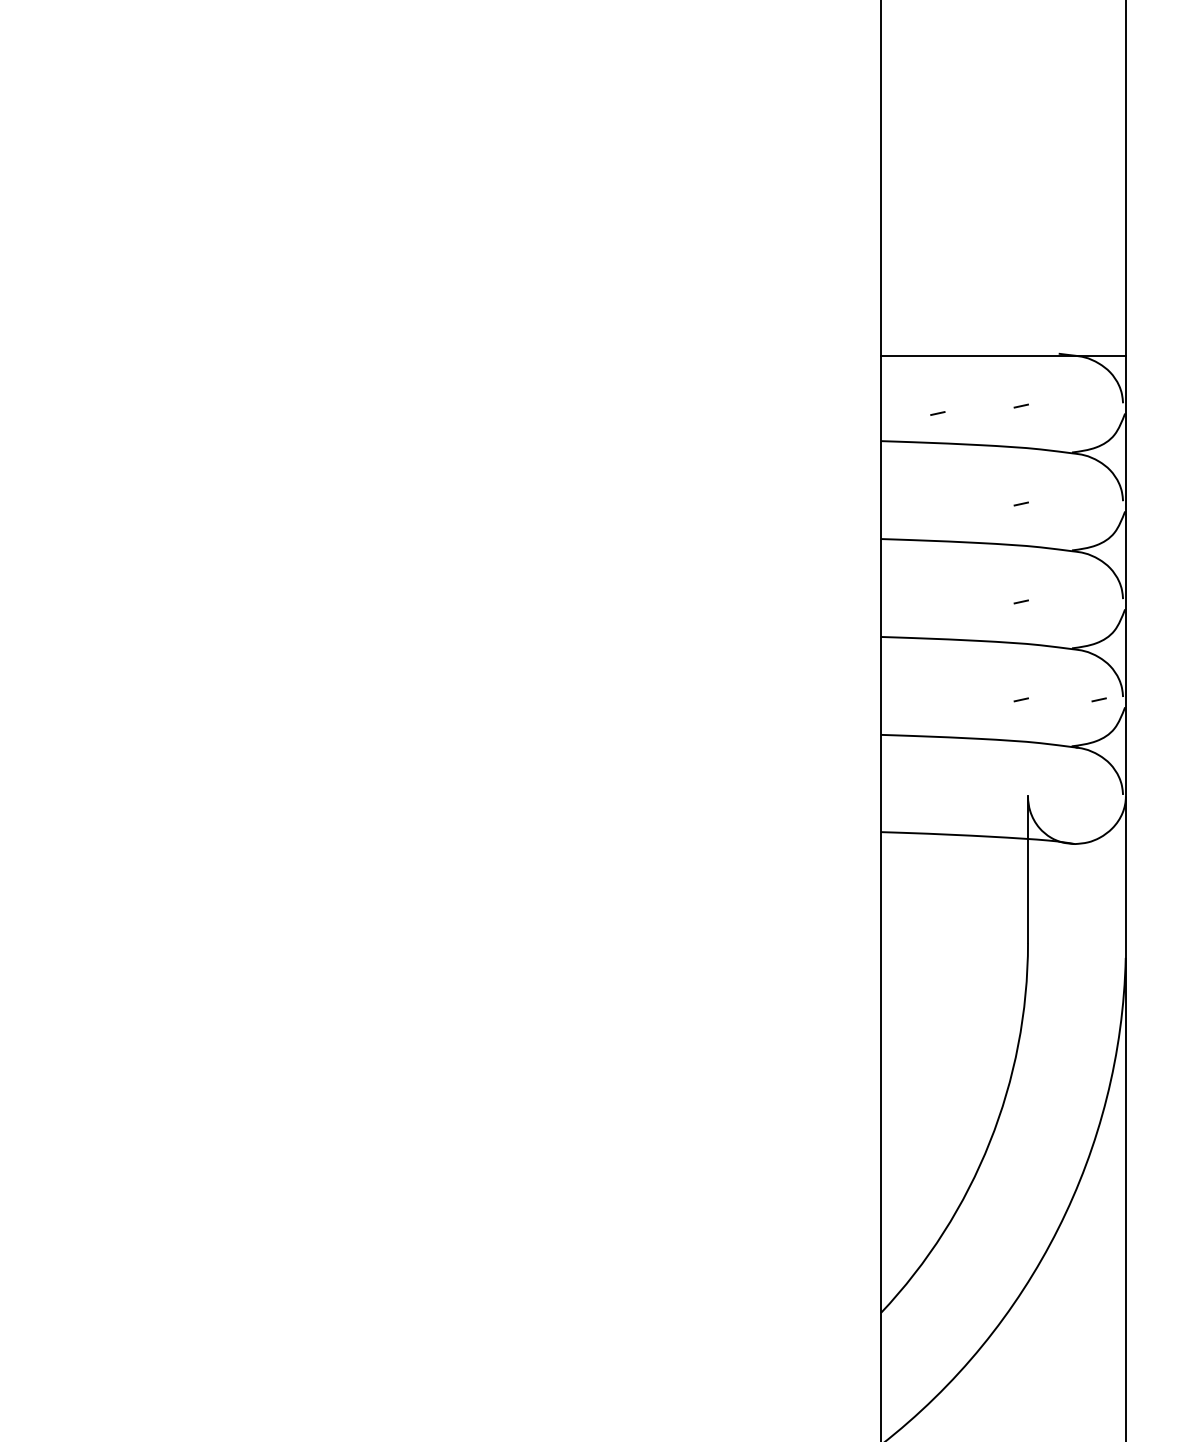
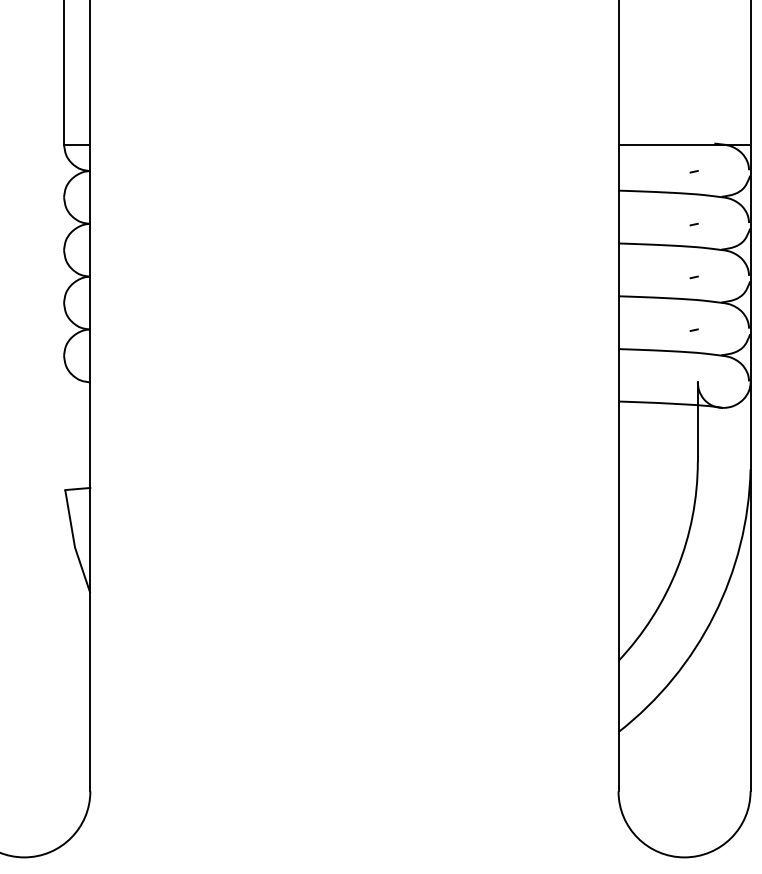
line: (936, 413) -> (648, 175), removed
line: (1097, 698) -> (735, 329), removed

